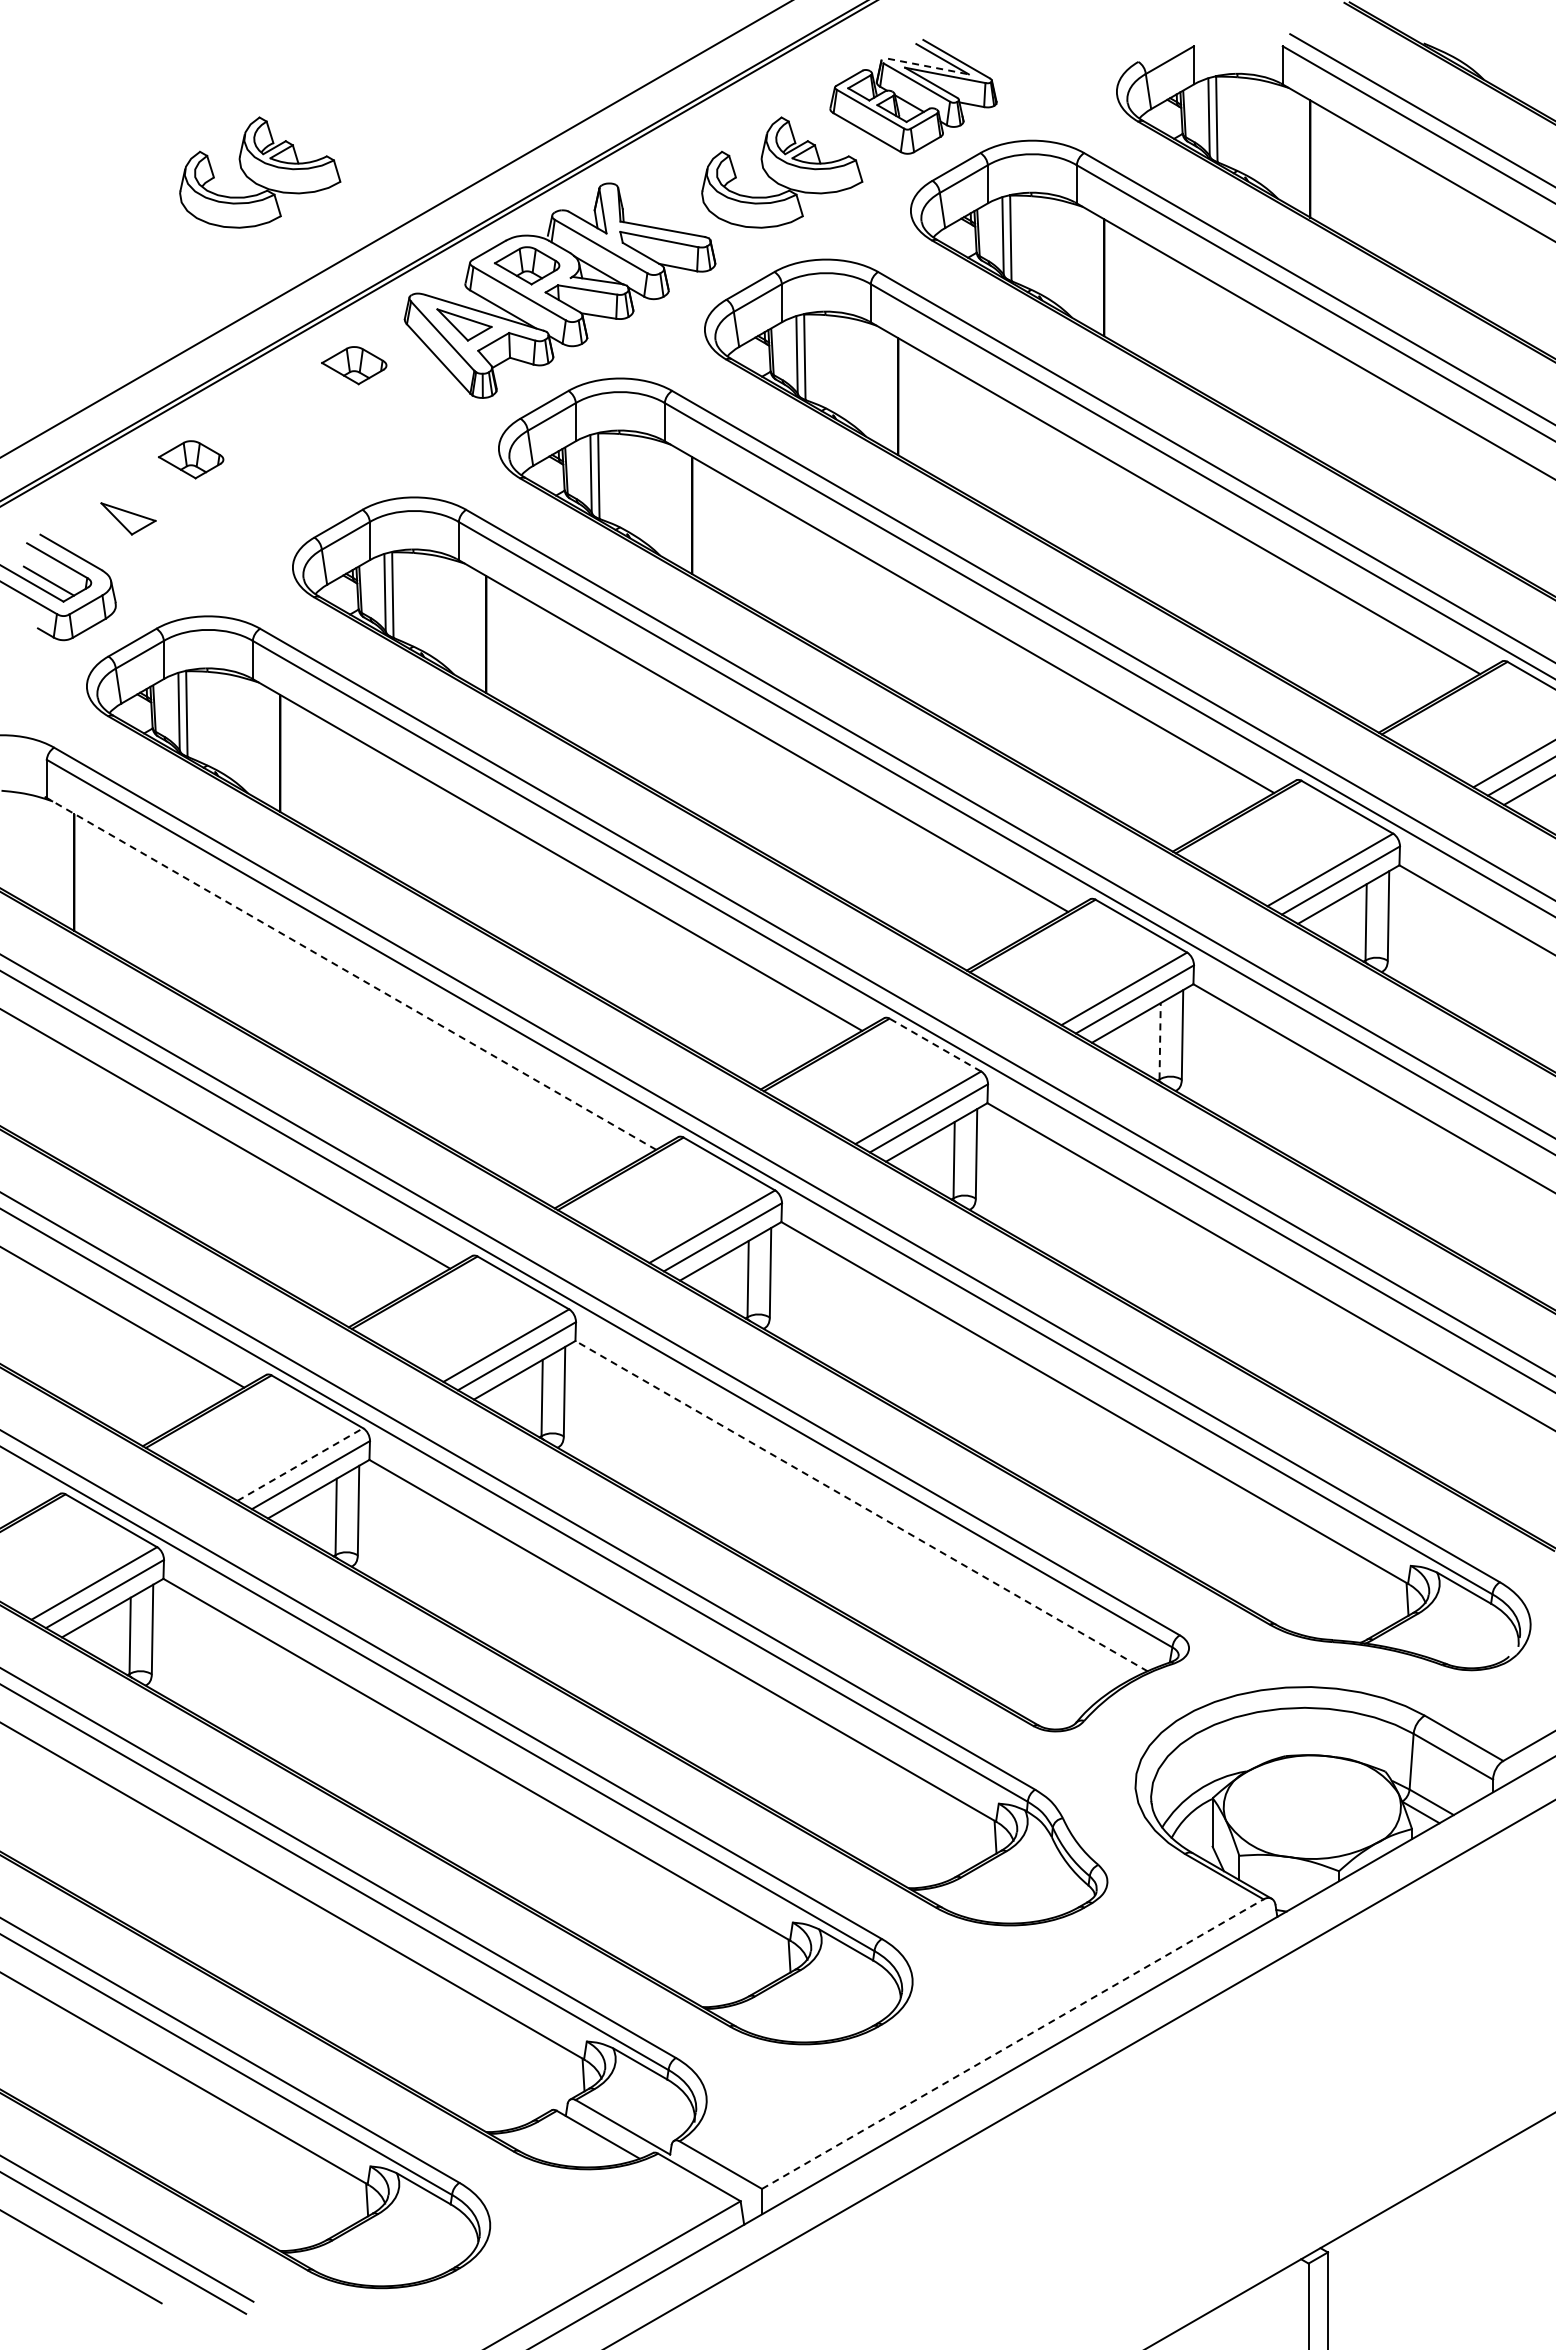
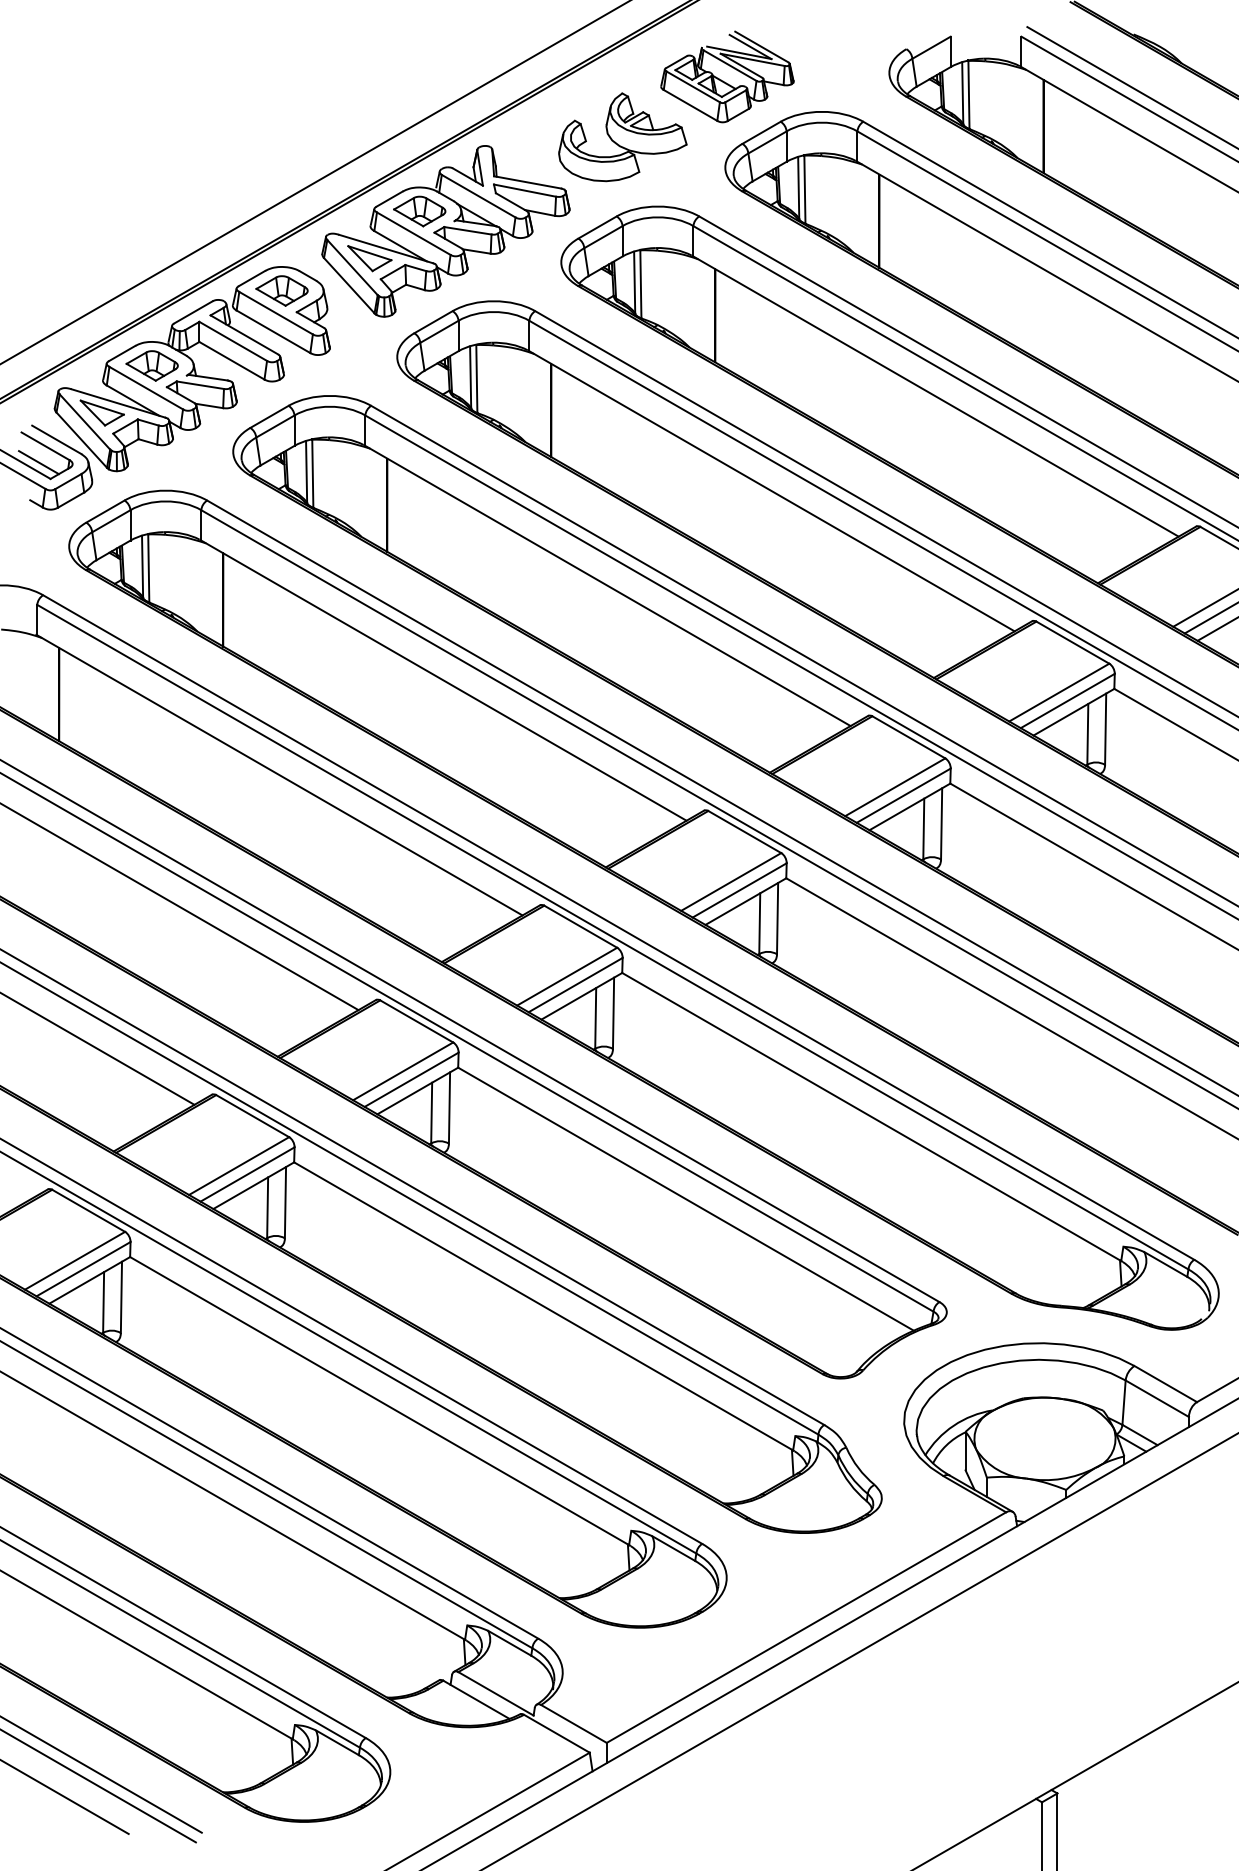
line: (928, 66) -> (739, 52), dashed -> solid
part: (260, 172) -> (207, 137), removed
part: (241, 463) -> (192, 368), added
line: (351, 973) -> (279, 775), dashed -> solid
line: (1160, 1040) -> (924, 828), dashed -> solid
line: (935, 1045) -> (744, 832), dashed -> solid
line: (300, 1464) -> (239, 1166), dashed -> solid
line: (861, 1505) -> (685, 1198), dashed -> solid
line: (1012, 2044) -> (806, 1627), dashed -> solid

